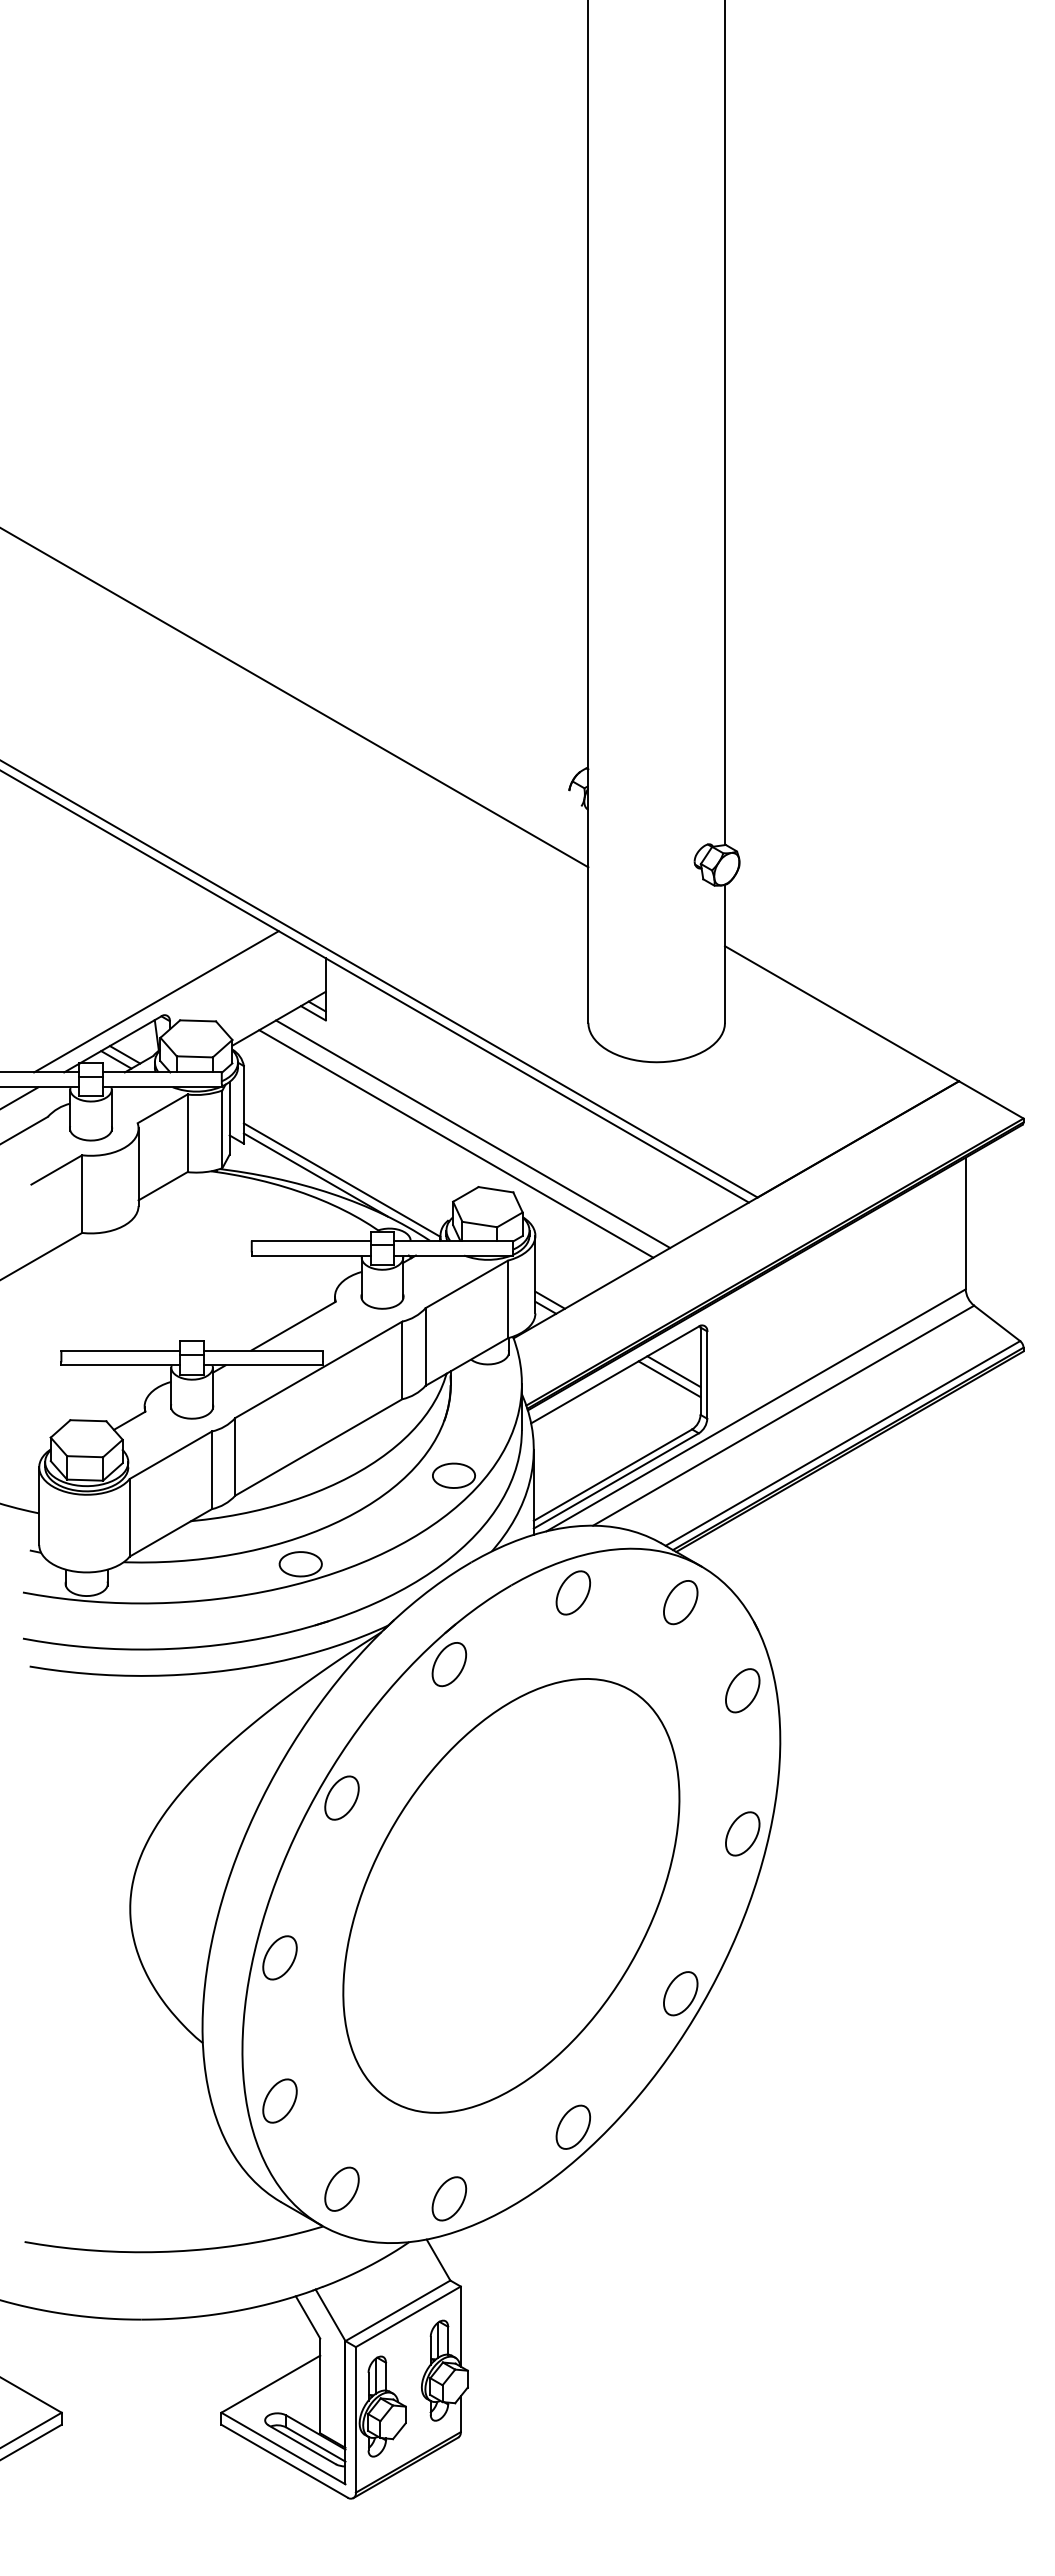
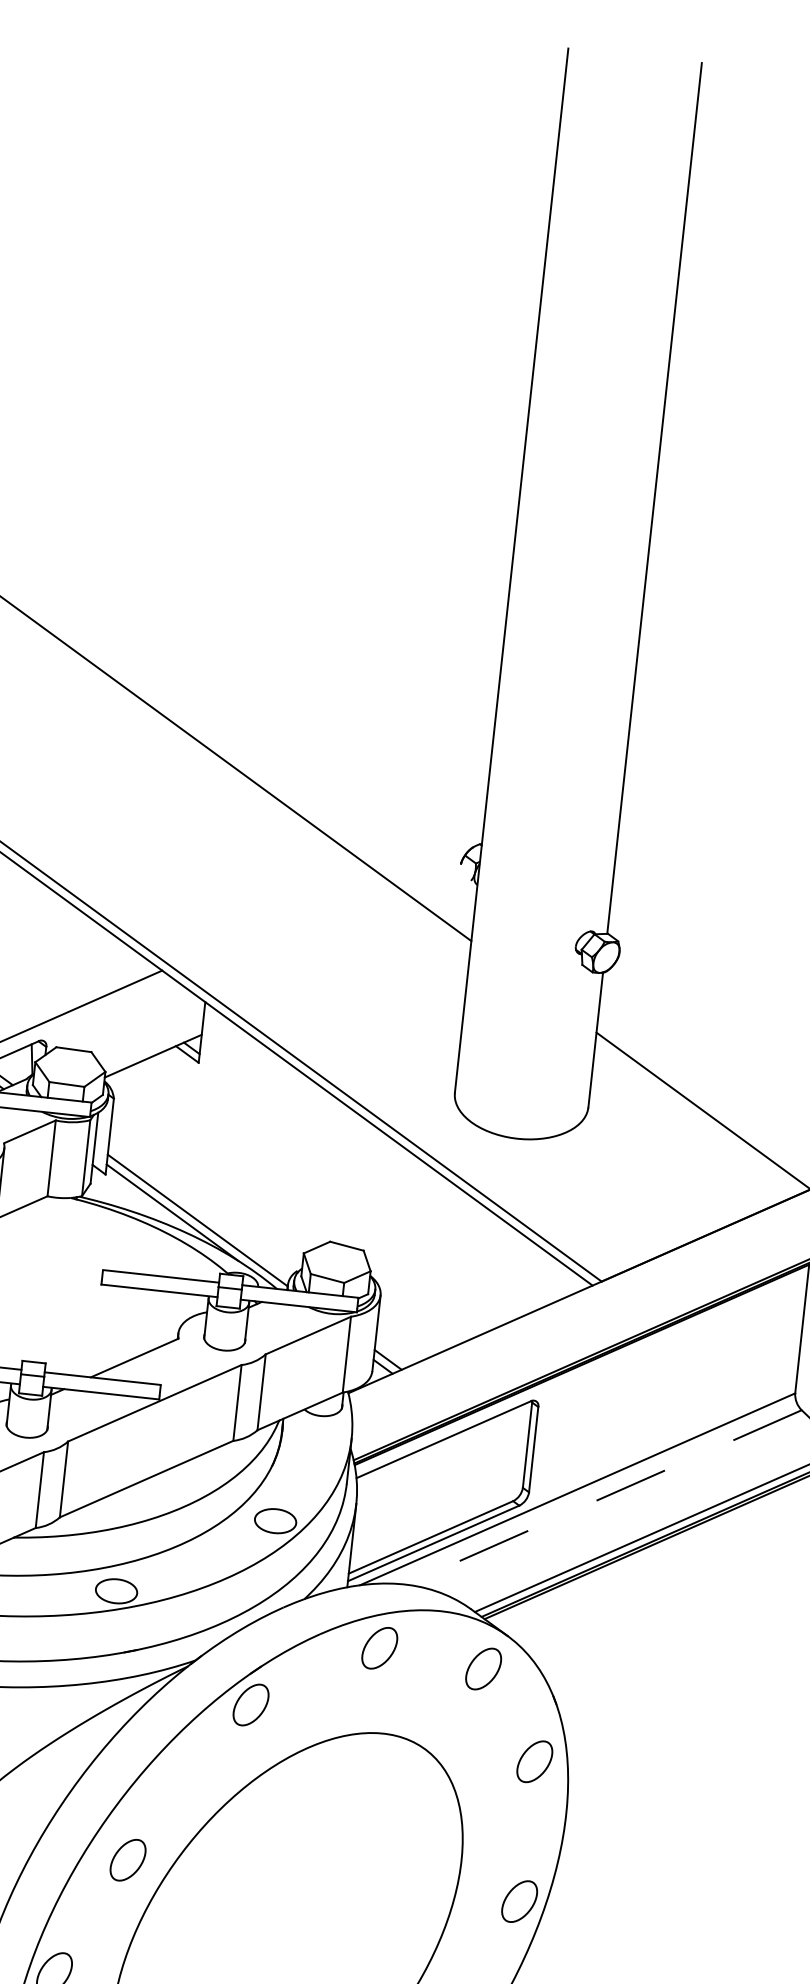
line: (473, 1134) -> (330, 1189), removed
line: (456, 1143) -> (313, 1196), removed
line: (673, 1371) -> (501, 1442), removed
line: (669, 1379) -> (496, 1449), removed
line: (783, 1415) -> (603, 1497), solid -> dashed
part: (341, 1797) -> (127, 1859), moved

